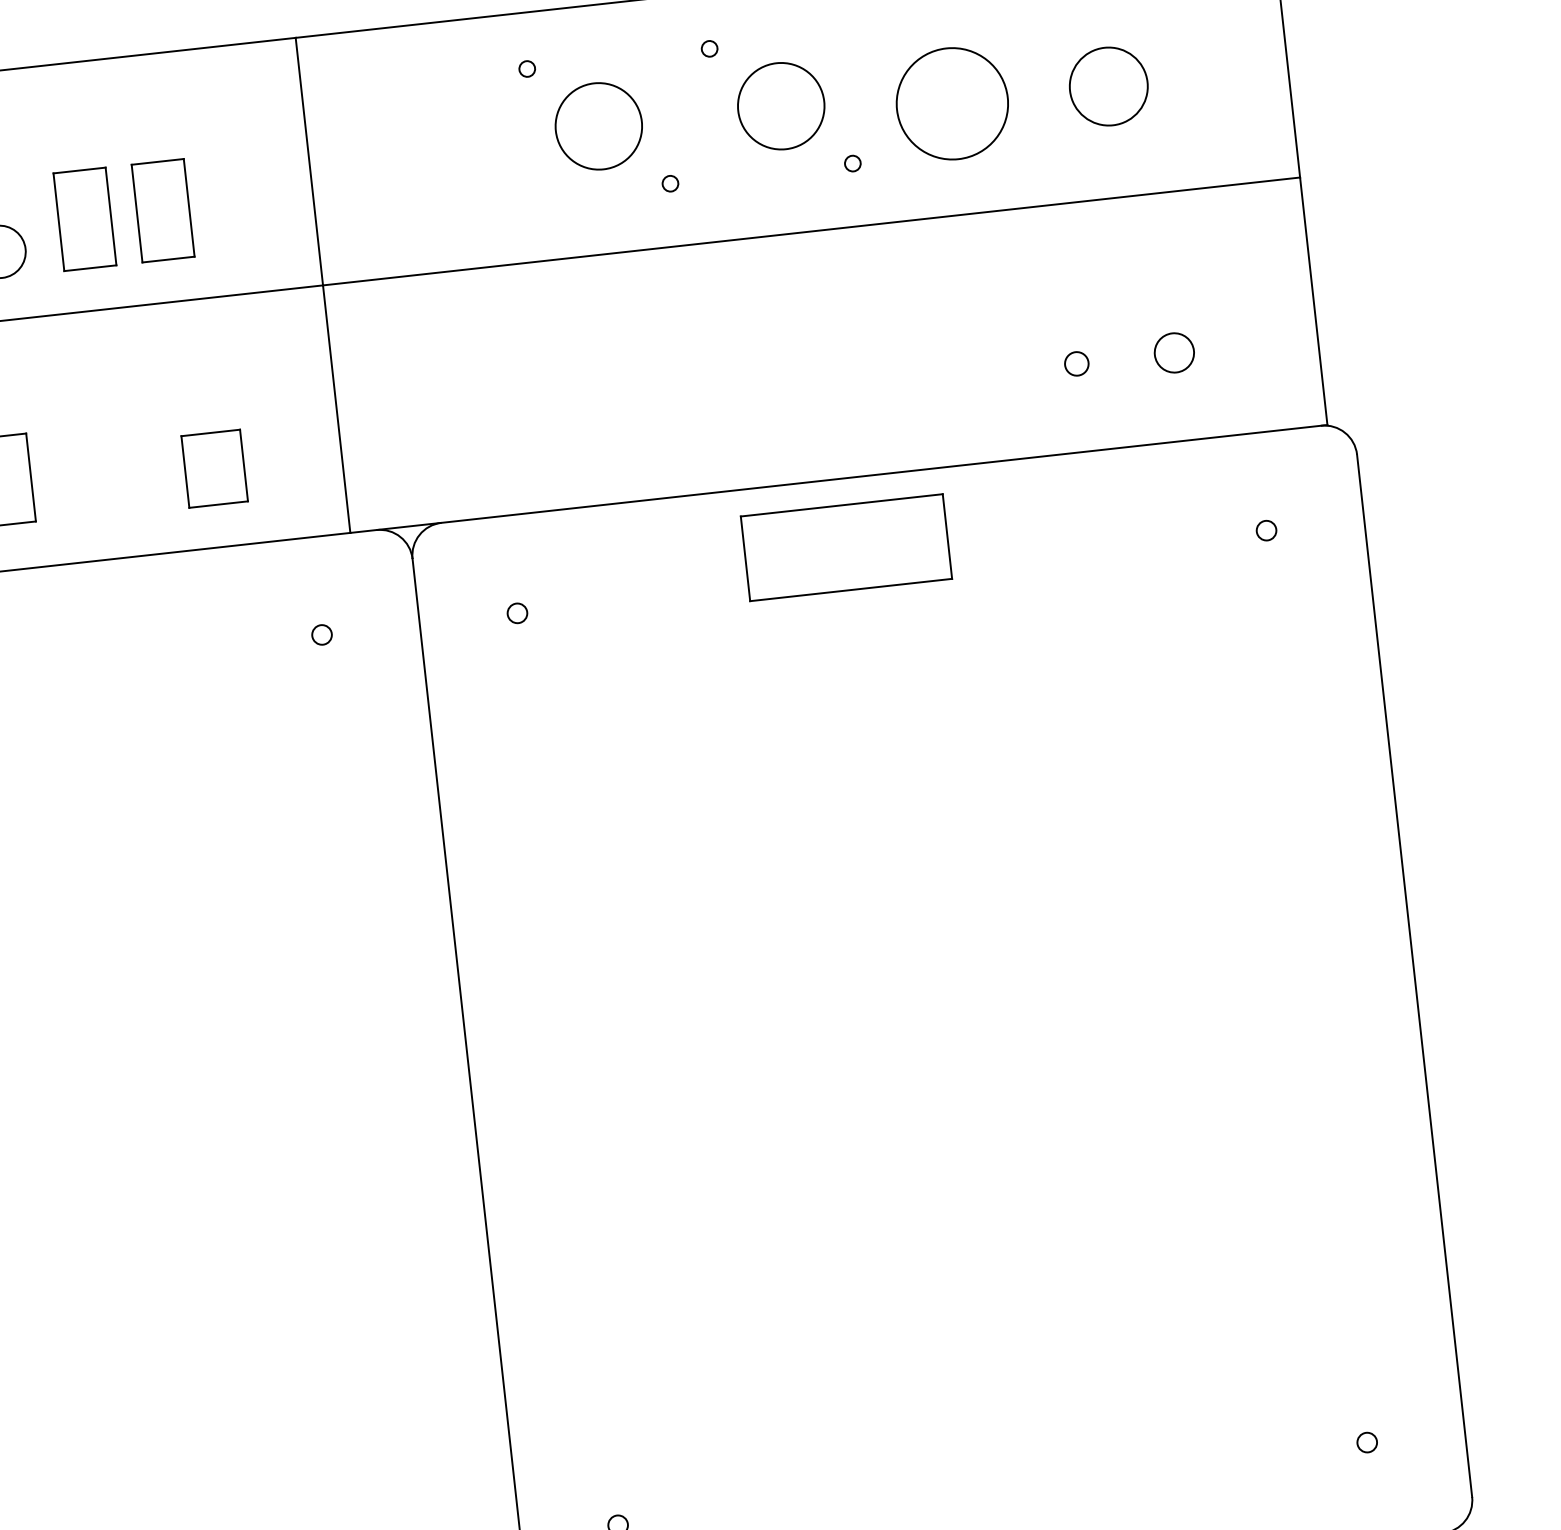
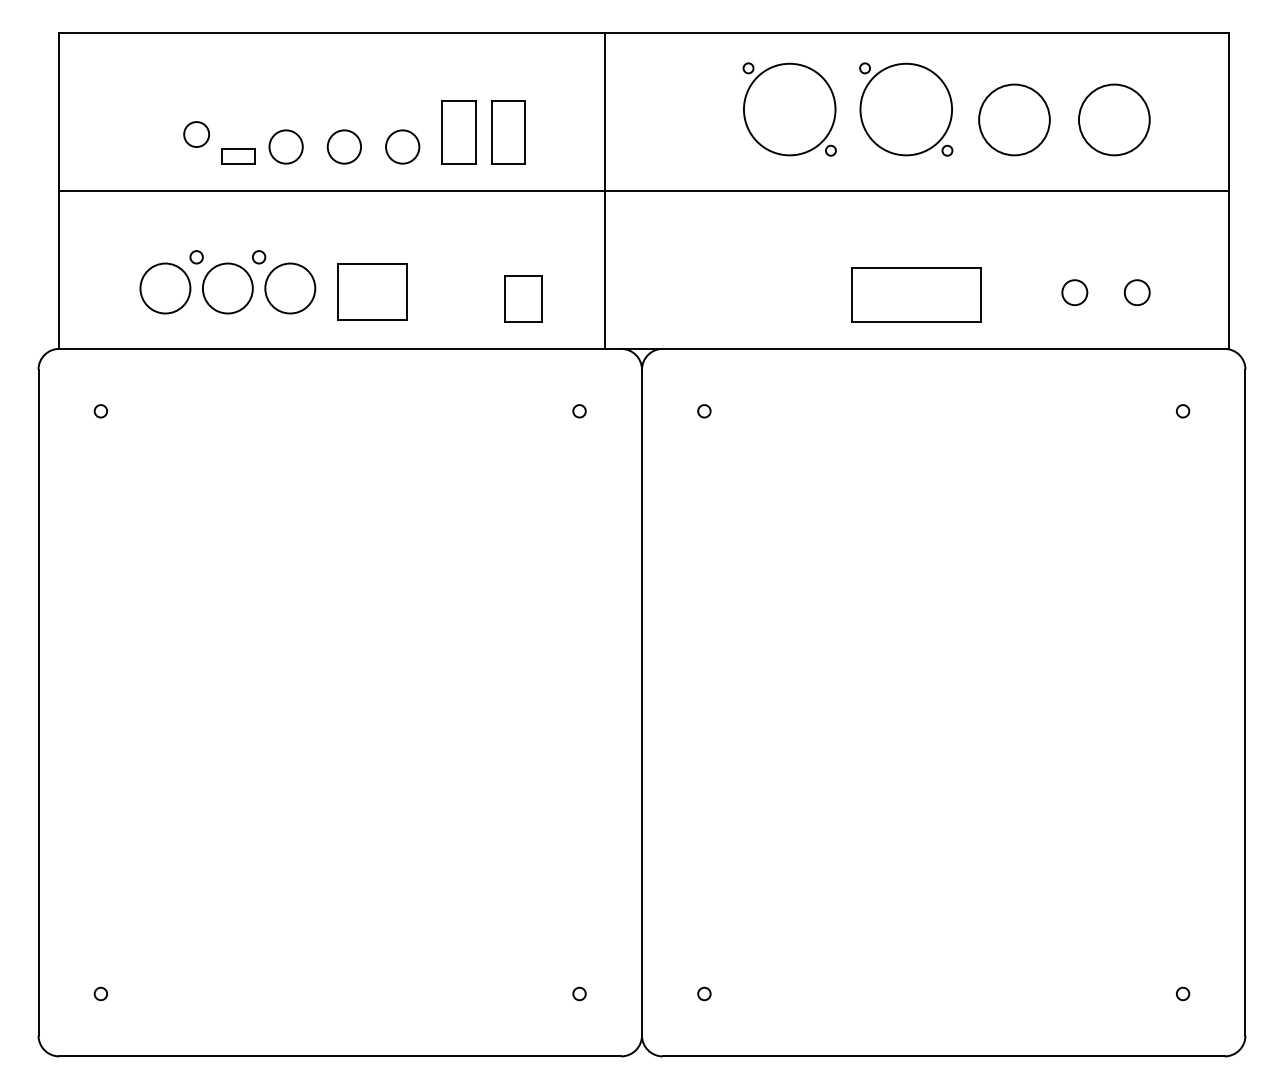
circle: (1108, 85) -> (1114, 119), size x1.43
circle: (781, 106) -> (906, 109), size x1.67
circle: (598, 126) -> (789, 109), size x1.67
circle: (1076, 363) -> (1074, 292), size x1.67
part: (846, 547) -> (916, 294), moved

